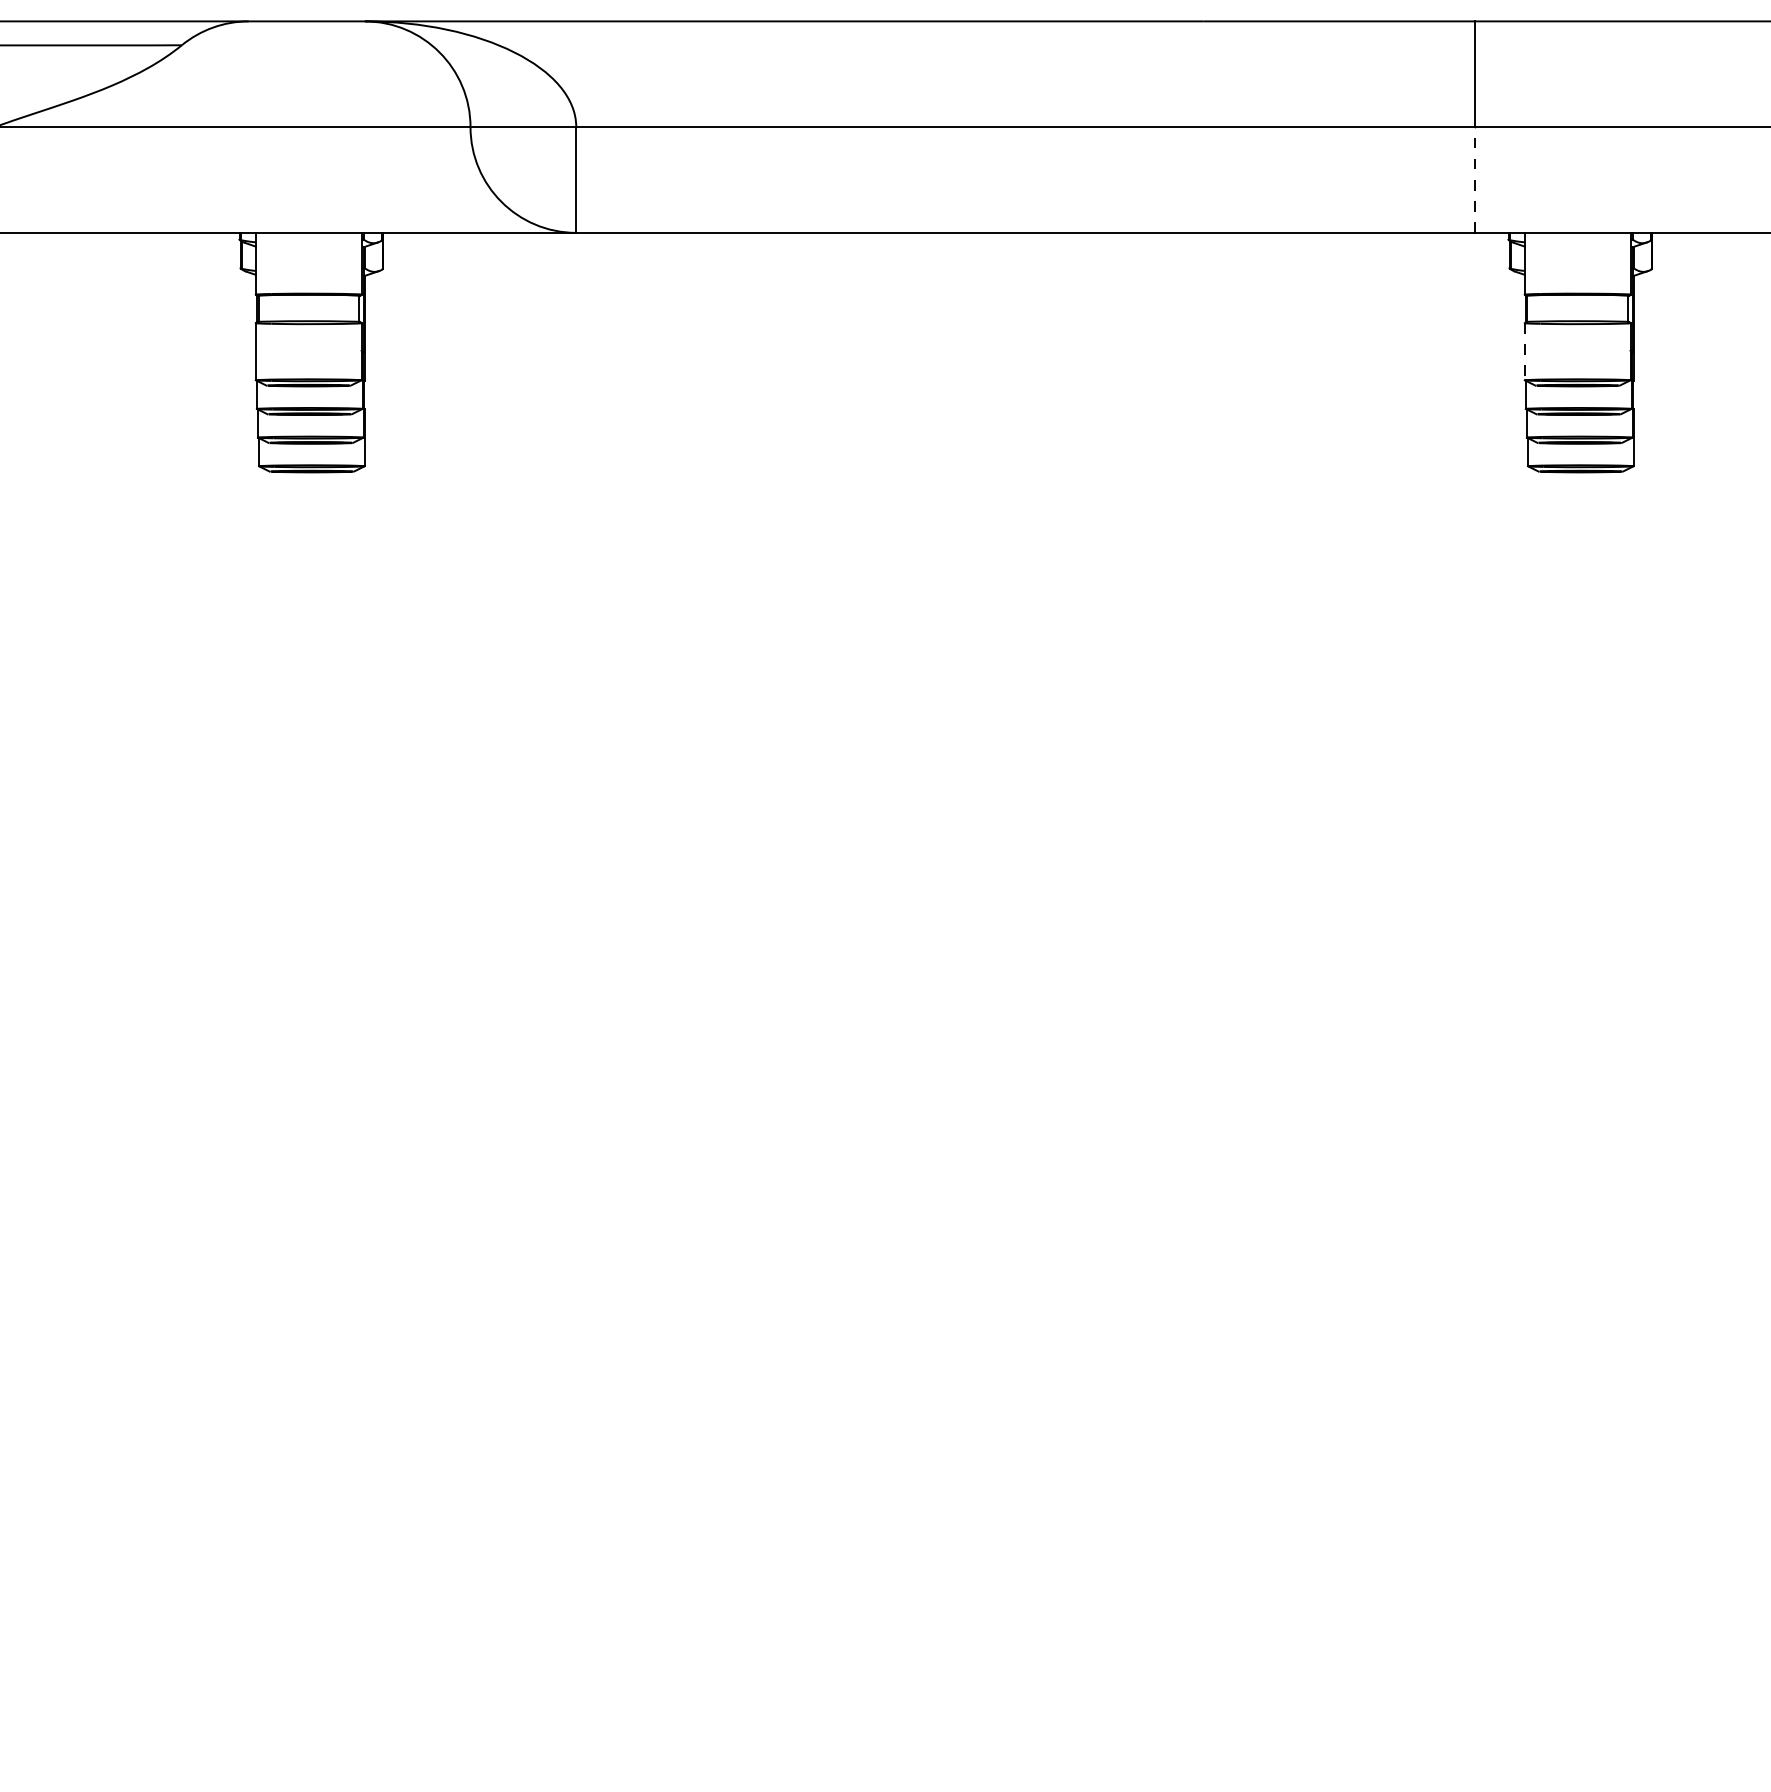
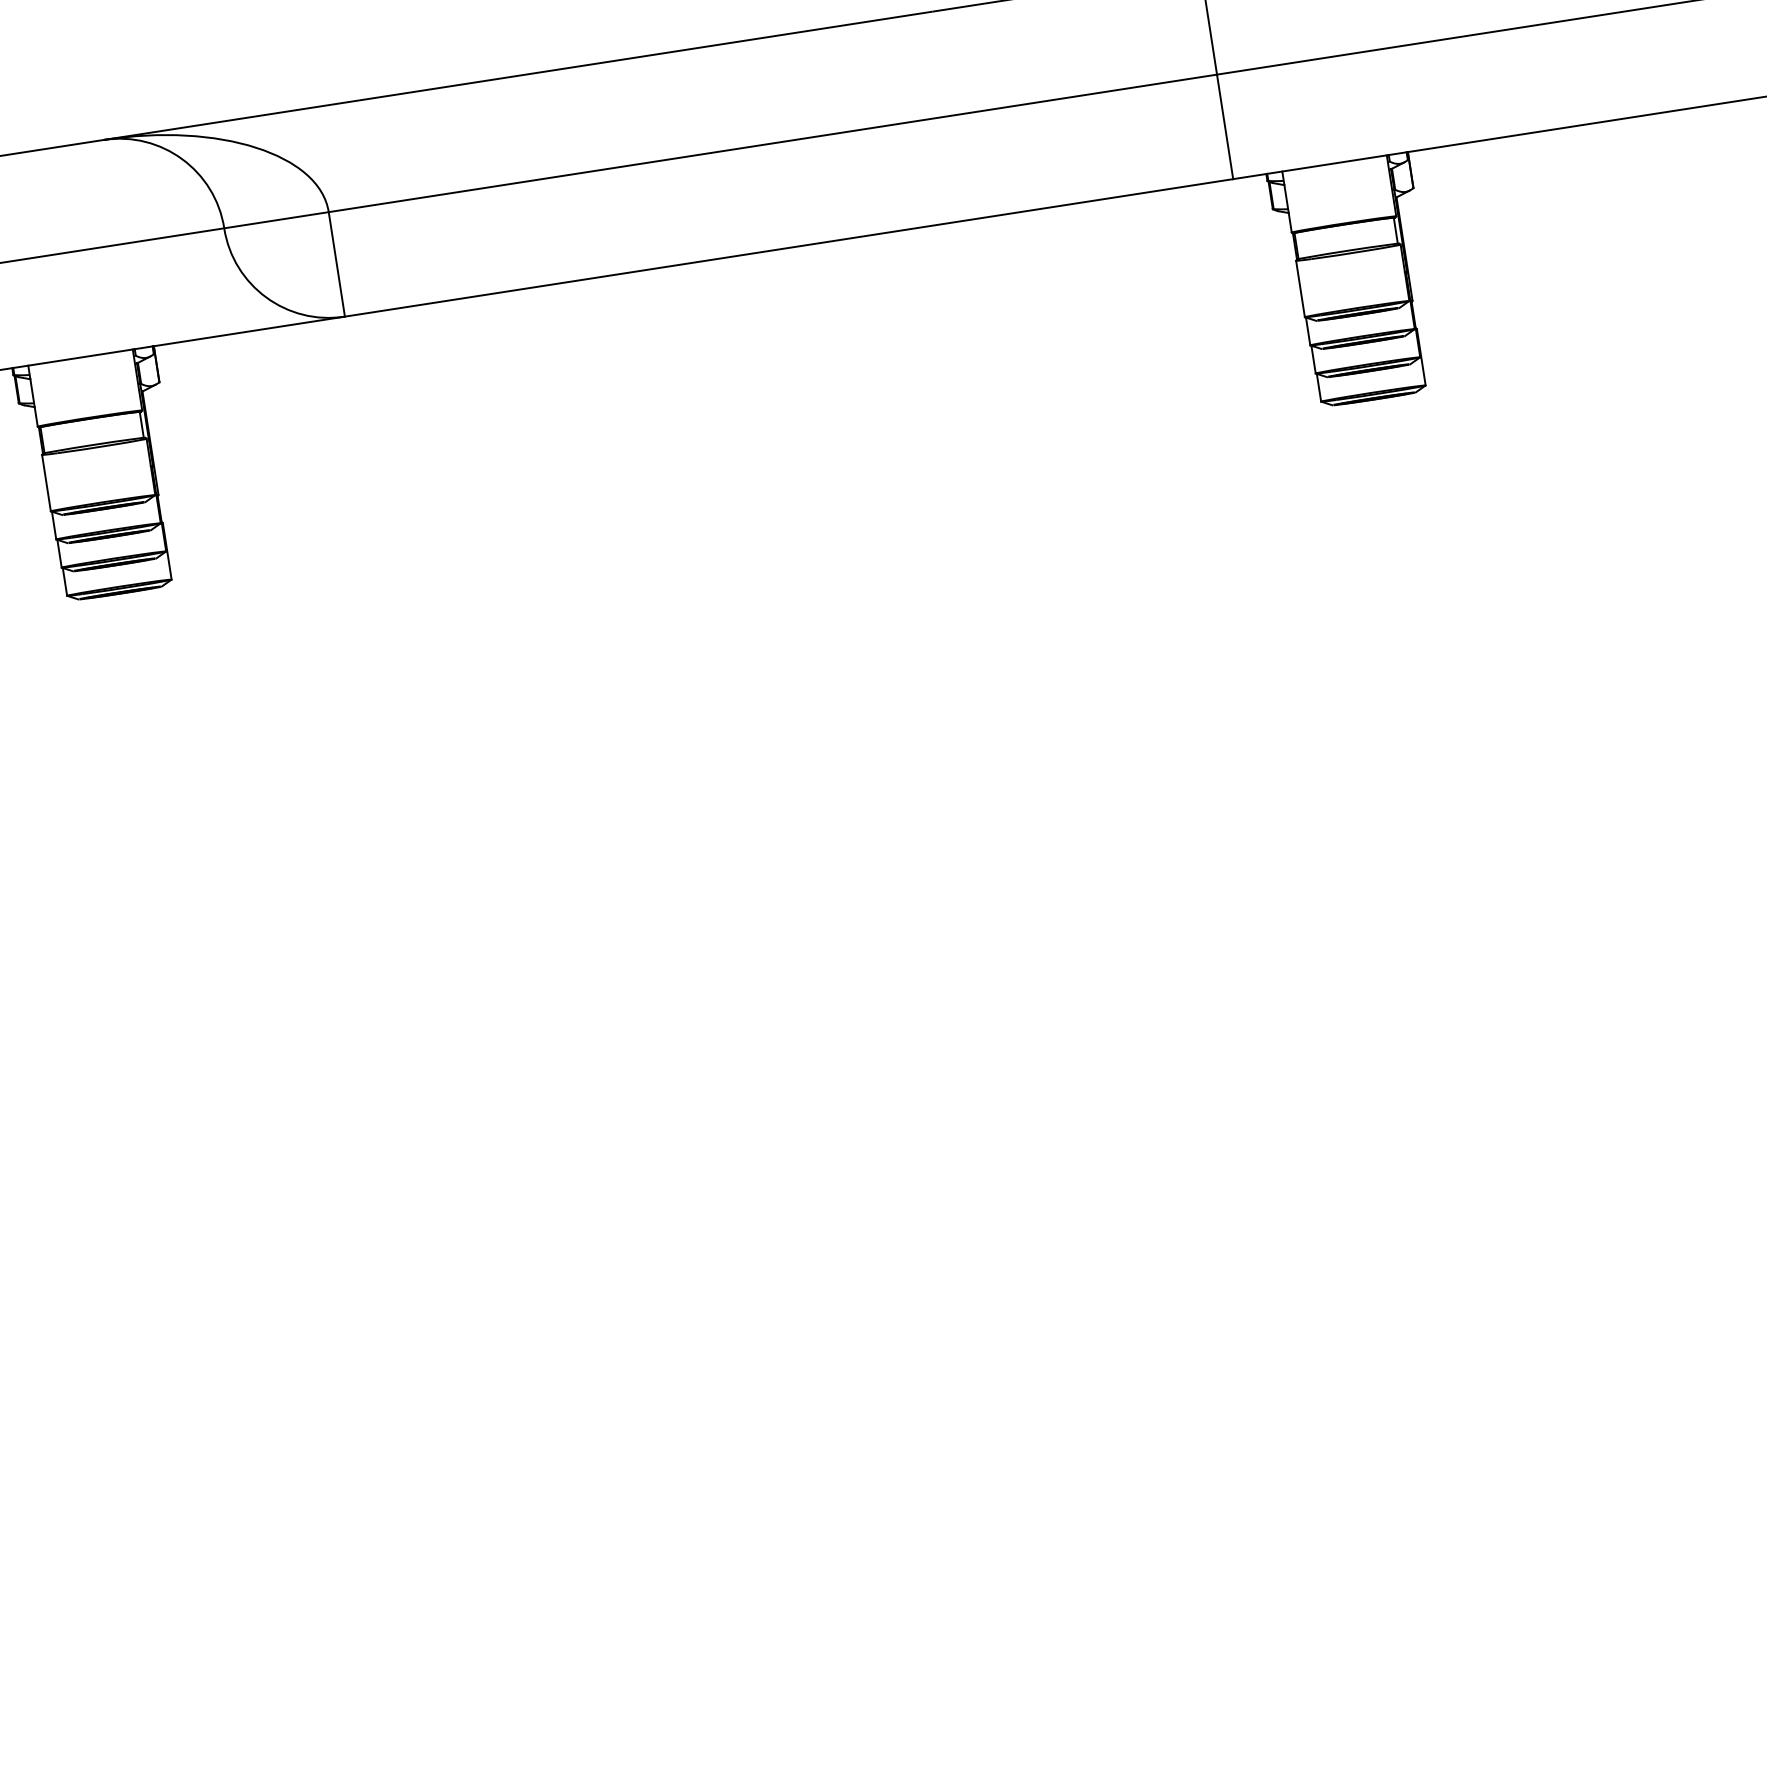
line: (1475, 180) -> (1225, 127), dashed -> solid
line: (1524, 351) -> (1300, 288), dashed -> solid

